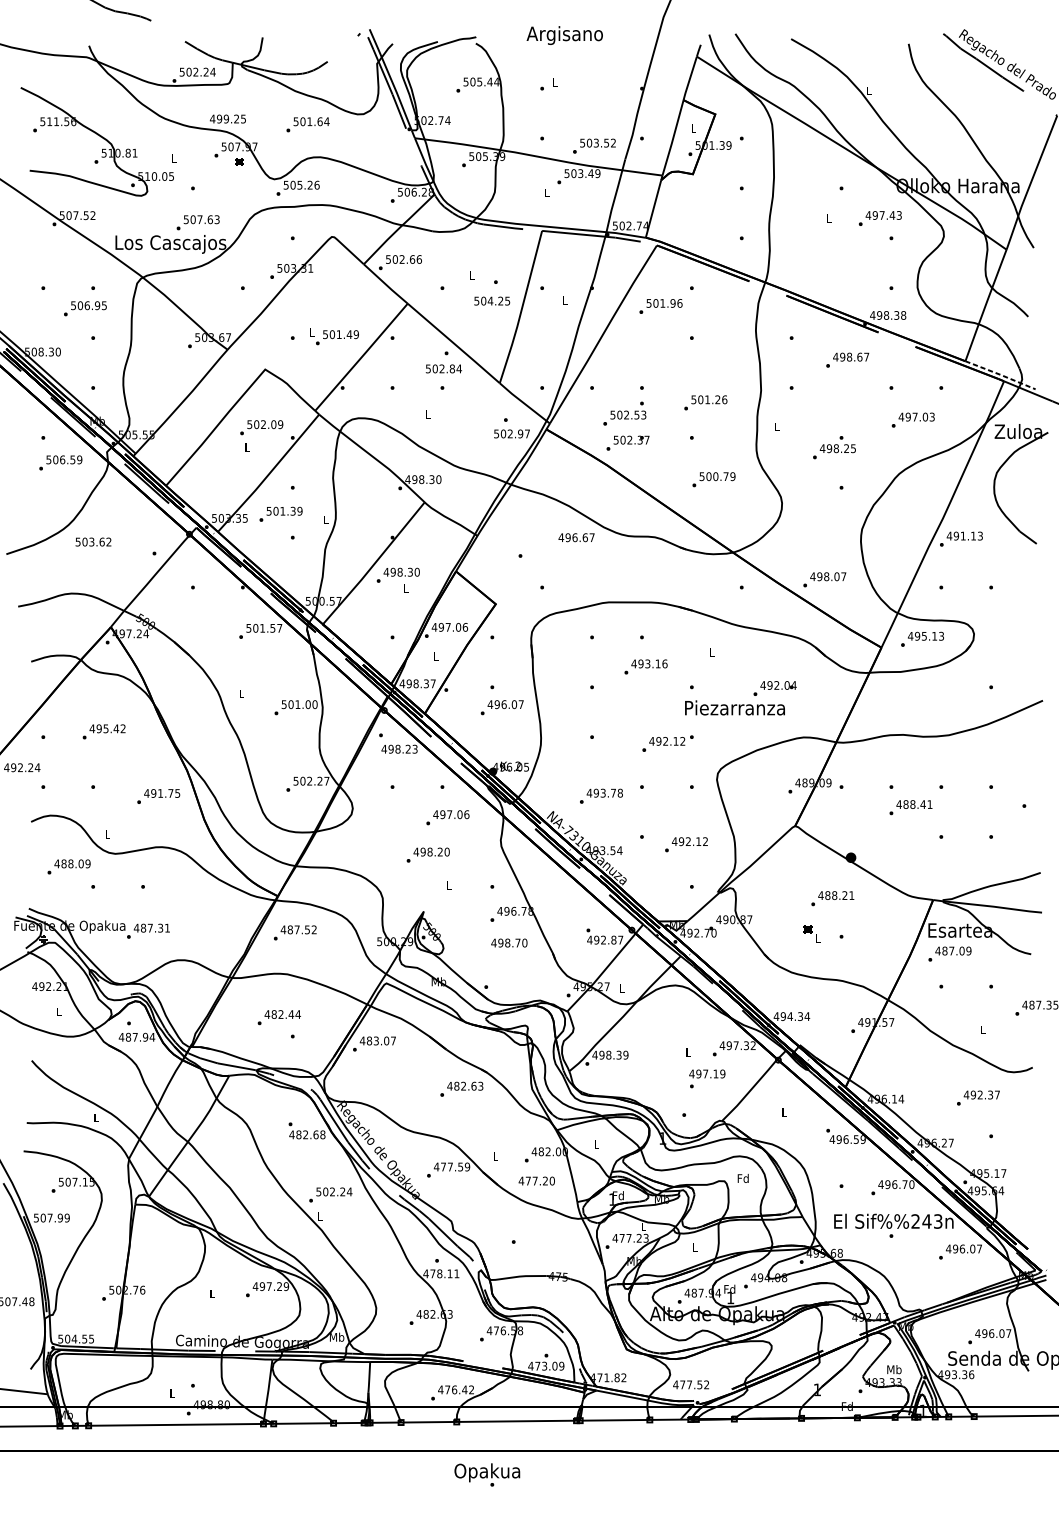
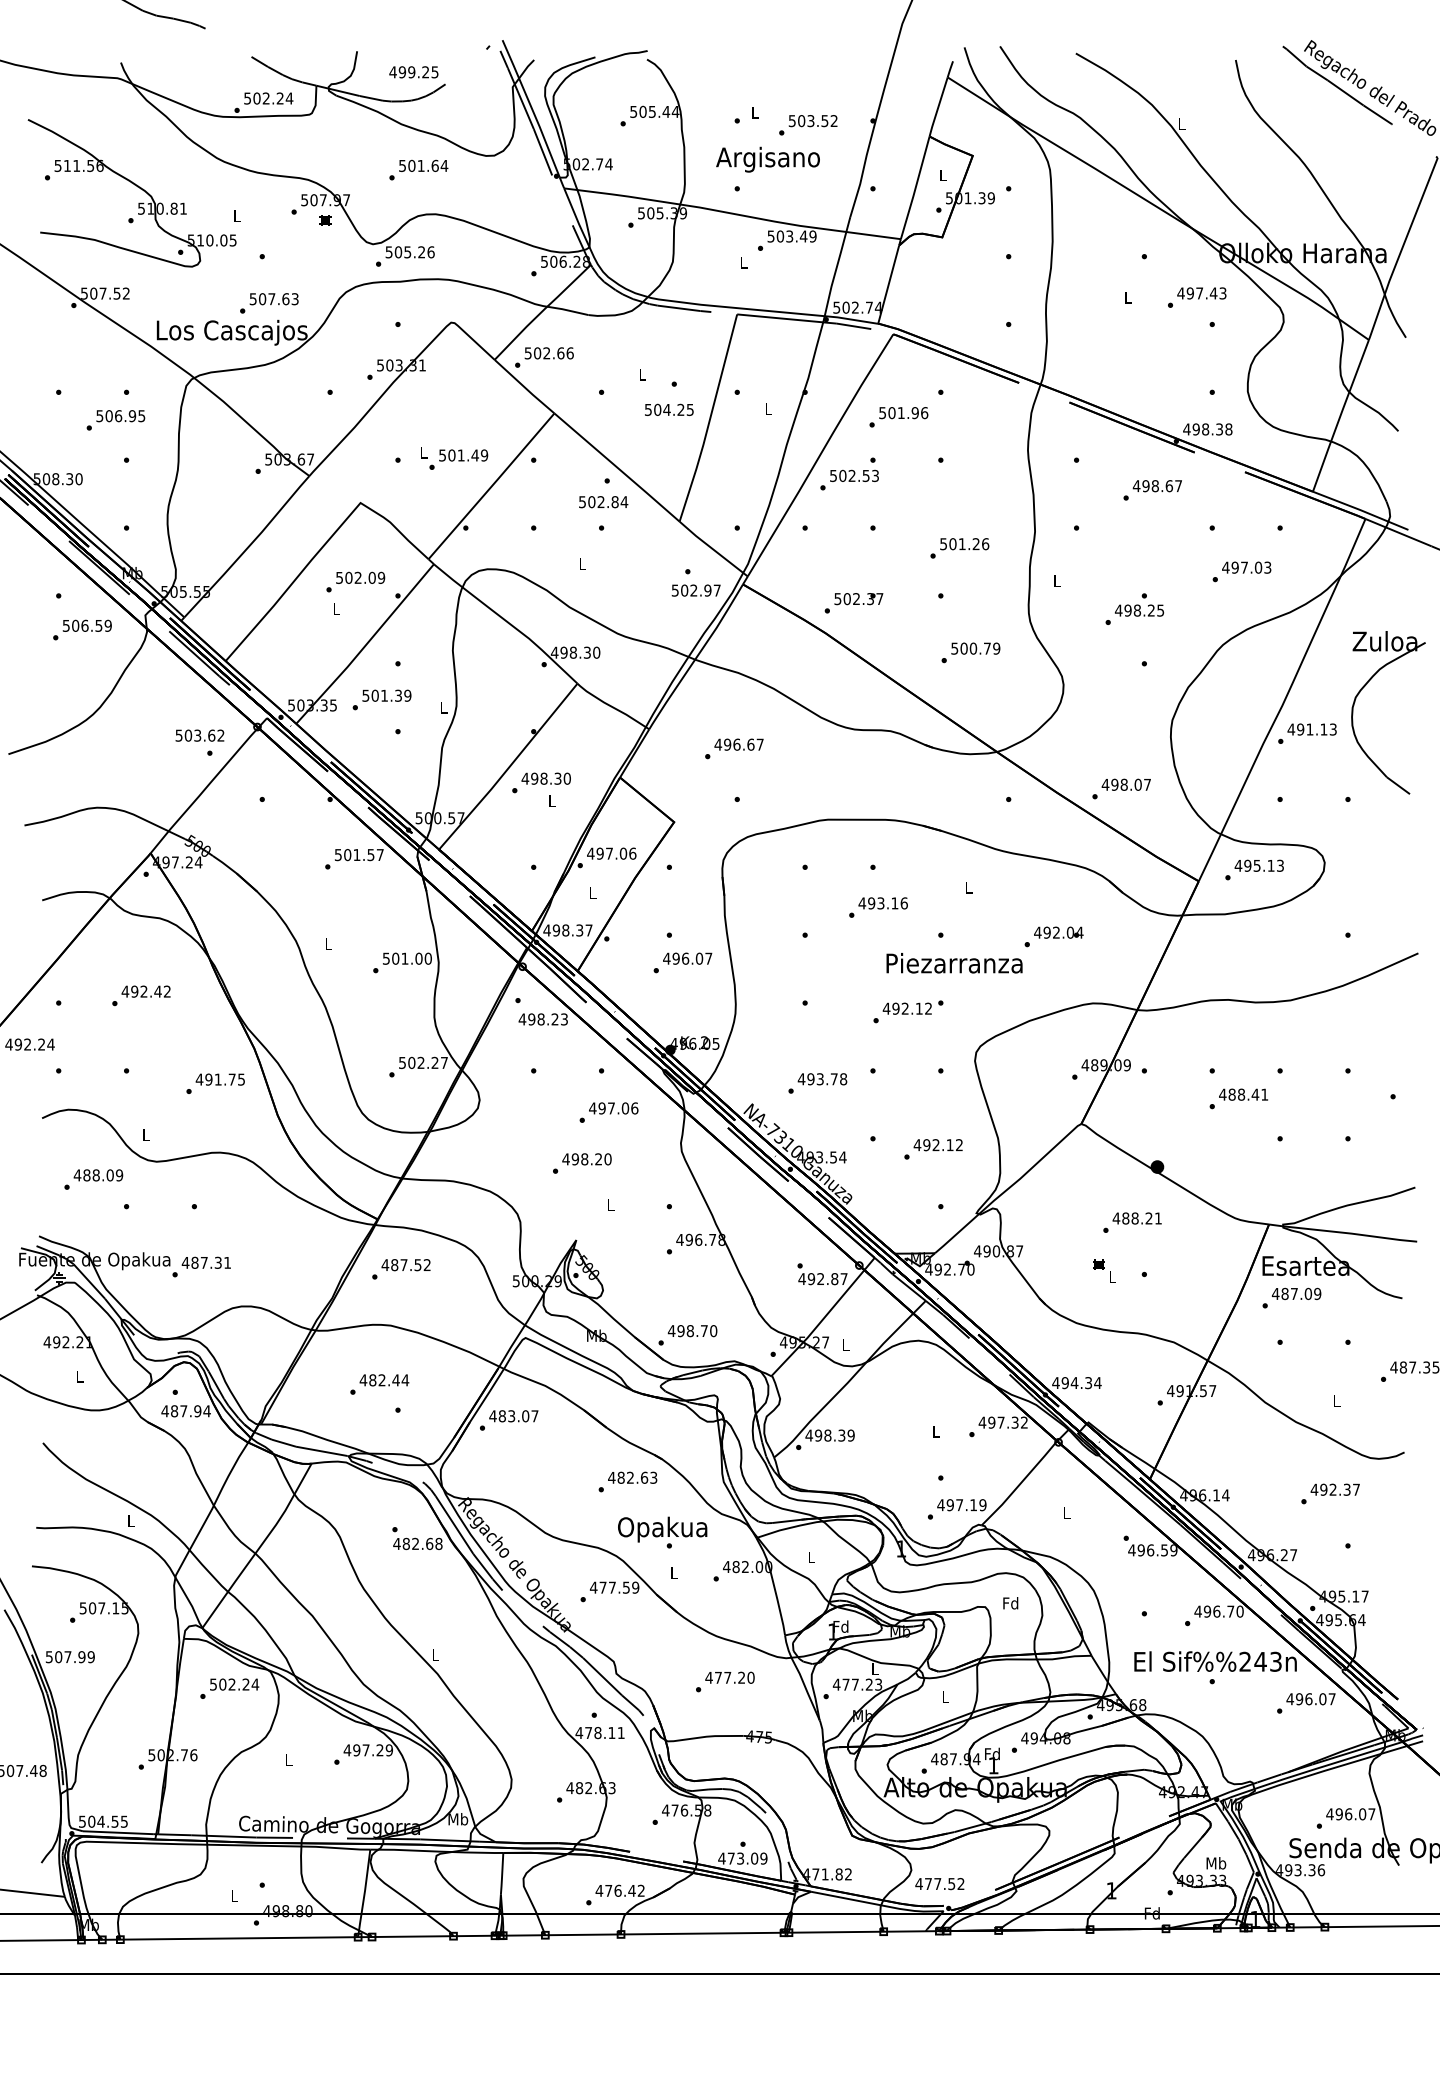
text: (564, 35) -> (767, 159), moved
text: (227, 119) -> (413, 72), moved
text: (594, 146) -> (808, 125), moved
line: (1001, 375) -> (1361, 510), dashed -> solid
text: (624, 413) -> (849, 473), moved
part: (1000, 469) -> (1360, 692), moved
text: (576, 537) -> (738, 744), moved
text: (93, 541) -> (199, 735), moved
text: (734, 708) -> (954, 963), moved
text: (105, 728) -> (143, 991), 495.42 -> 492.42
text: (509, 943) -> (692, 1331), moved
text: (707, 1074) -> (961, 1505), moved
text: (536, 1180) -> (729, 1677), moved
text: (330, 1194) -> (229, 1688), moved
text: (487, 1474) -> (662, 1532), moved

